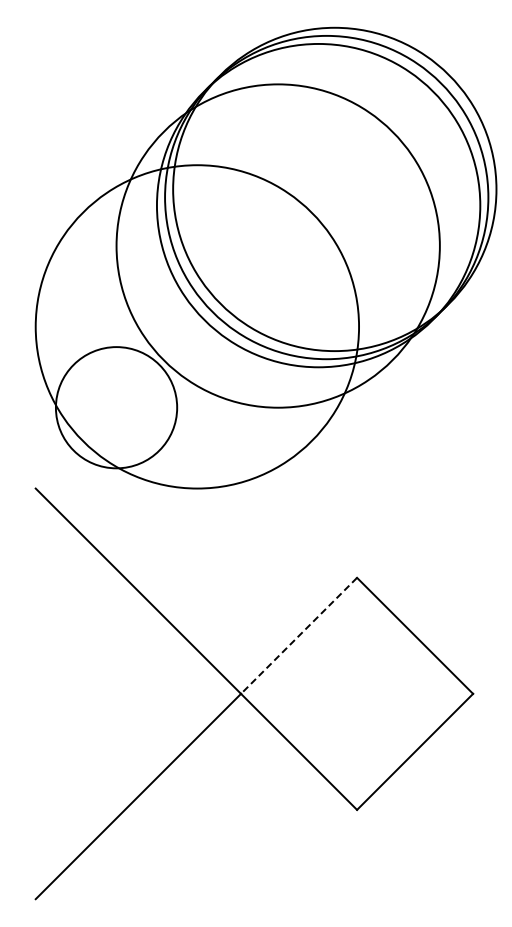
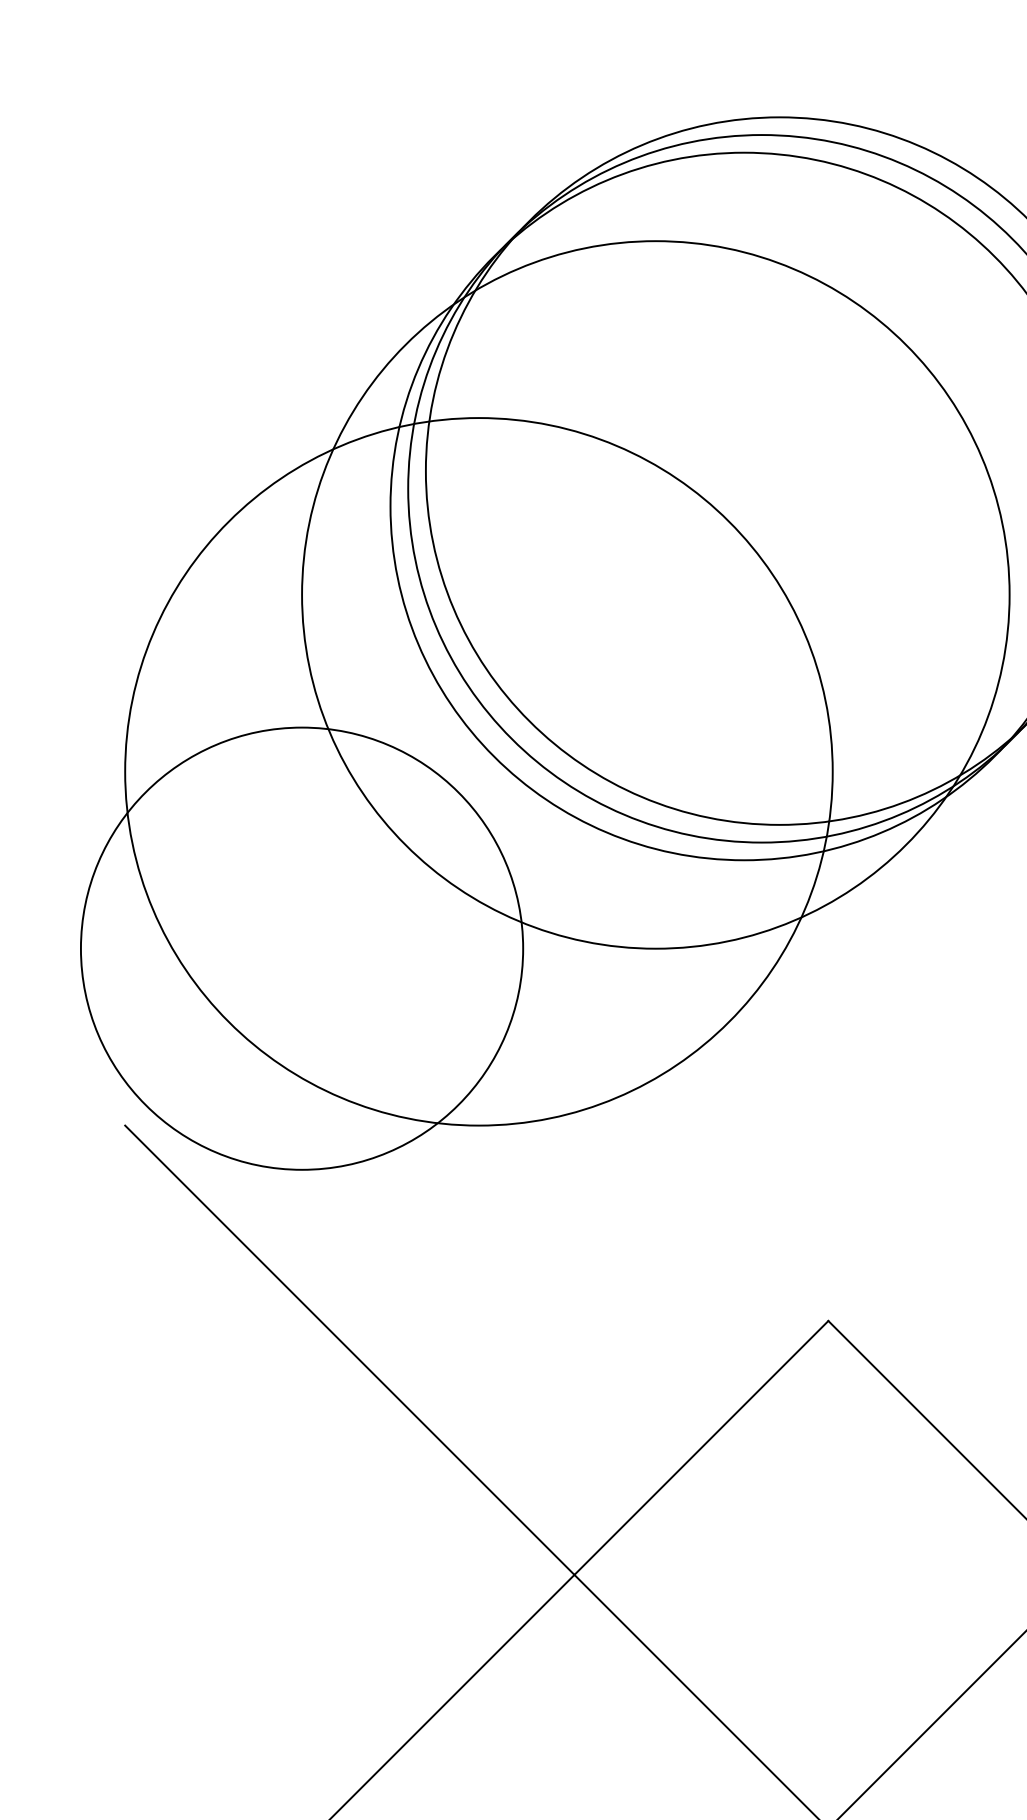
circle: (116, 407) -> (301, 948), size x1.67
line: (298, 636) -> (700, 1449), dashed -> solid

